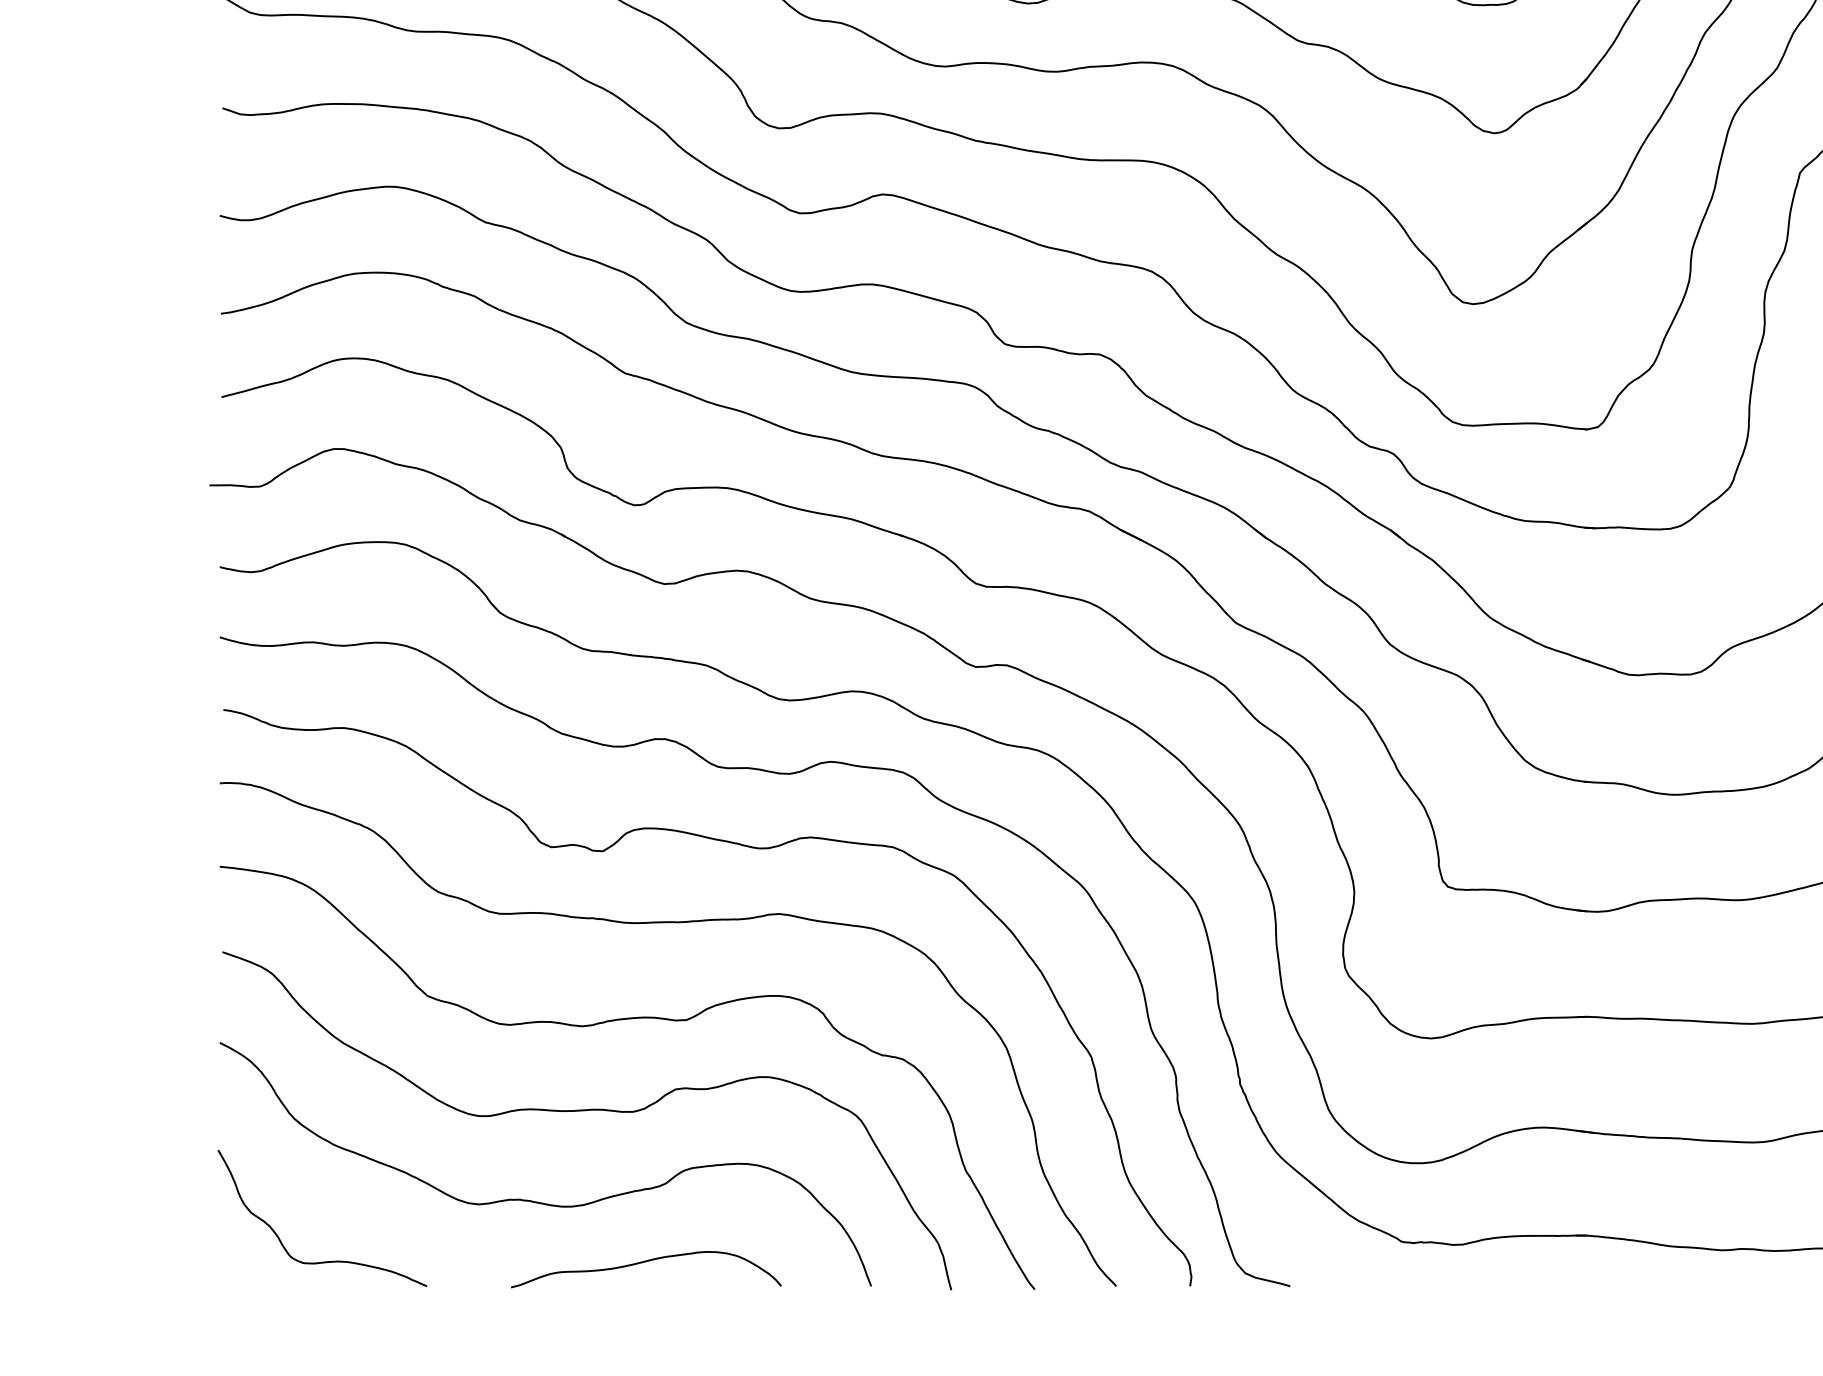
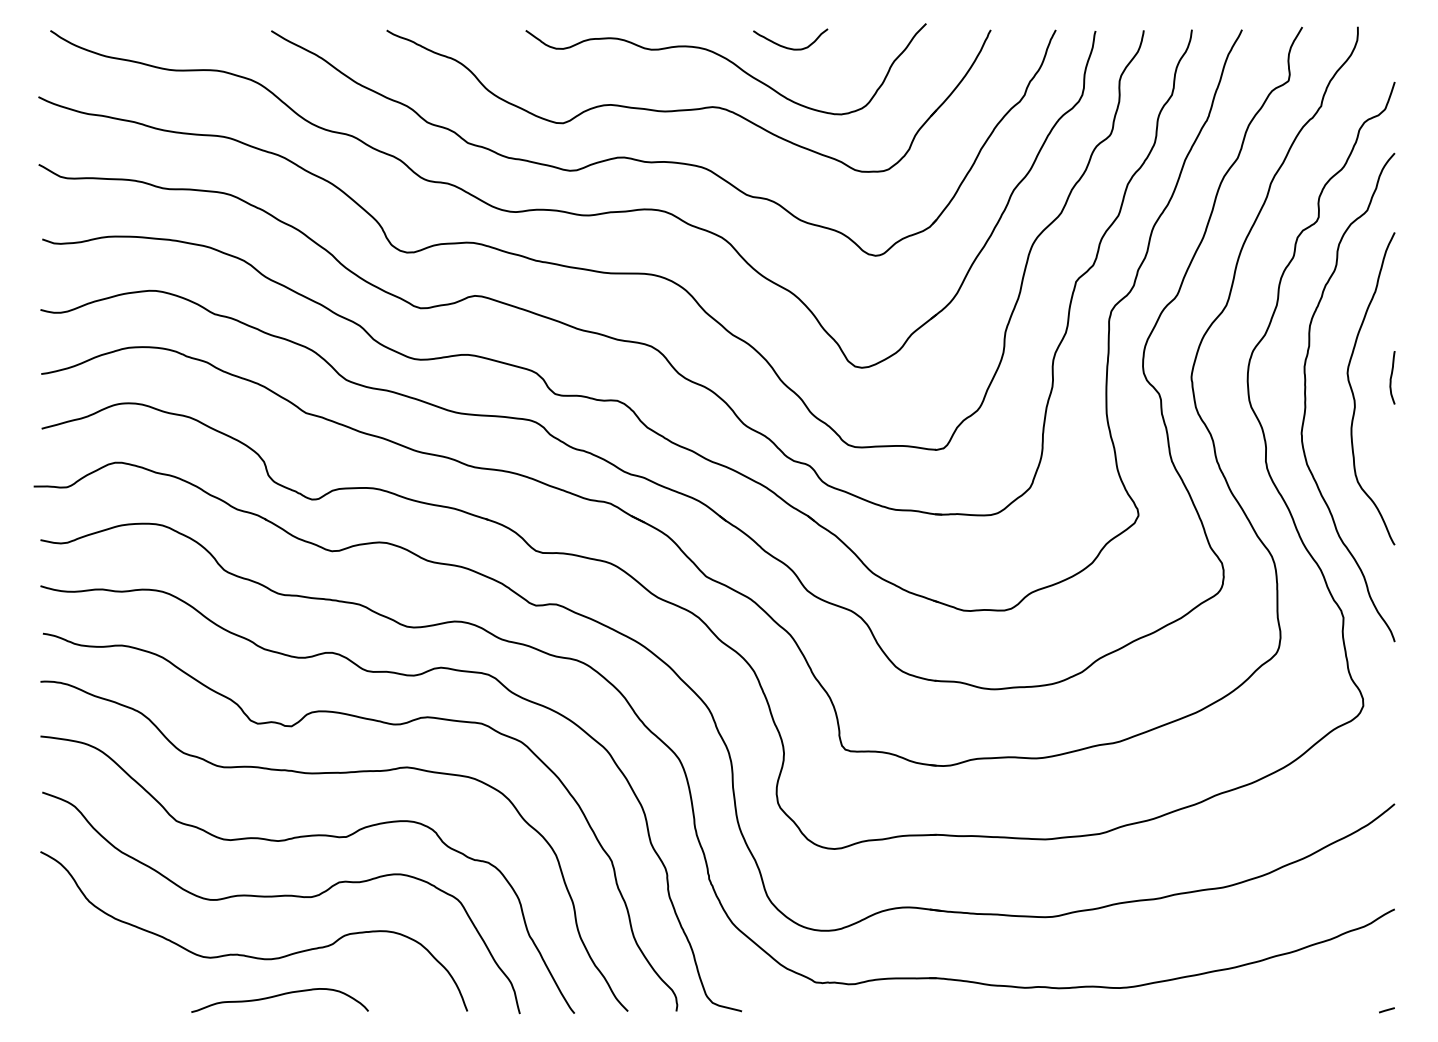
curve: (325, 1260) -> (109, 994), removed
curve: (645, 1263) -> (279, 996), moved

